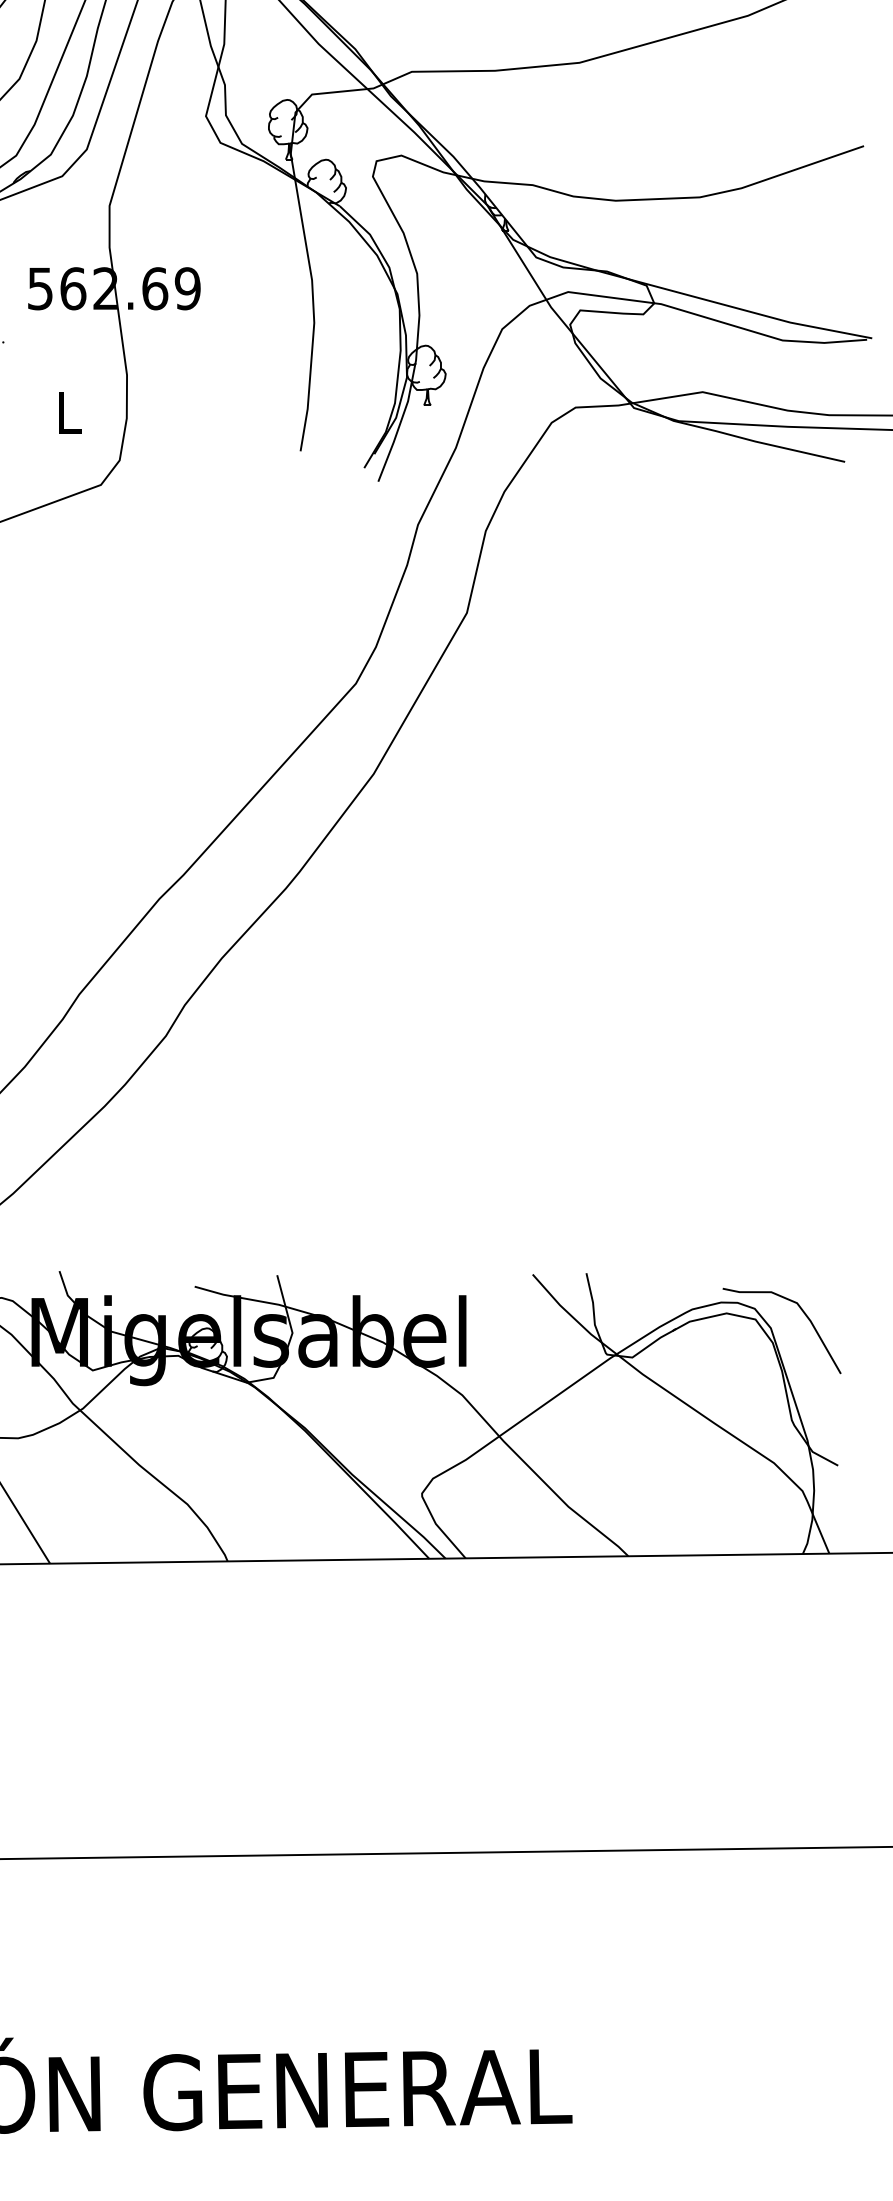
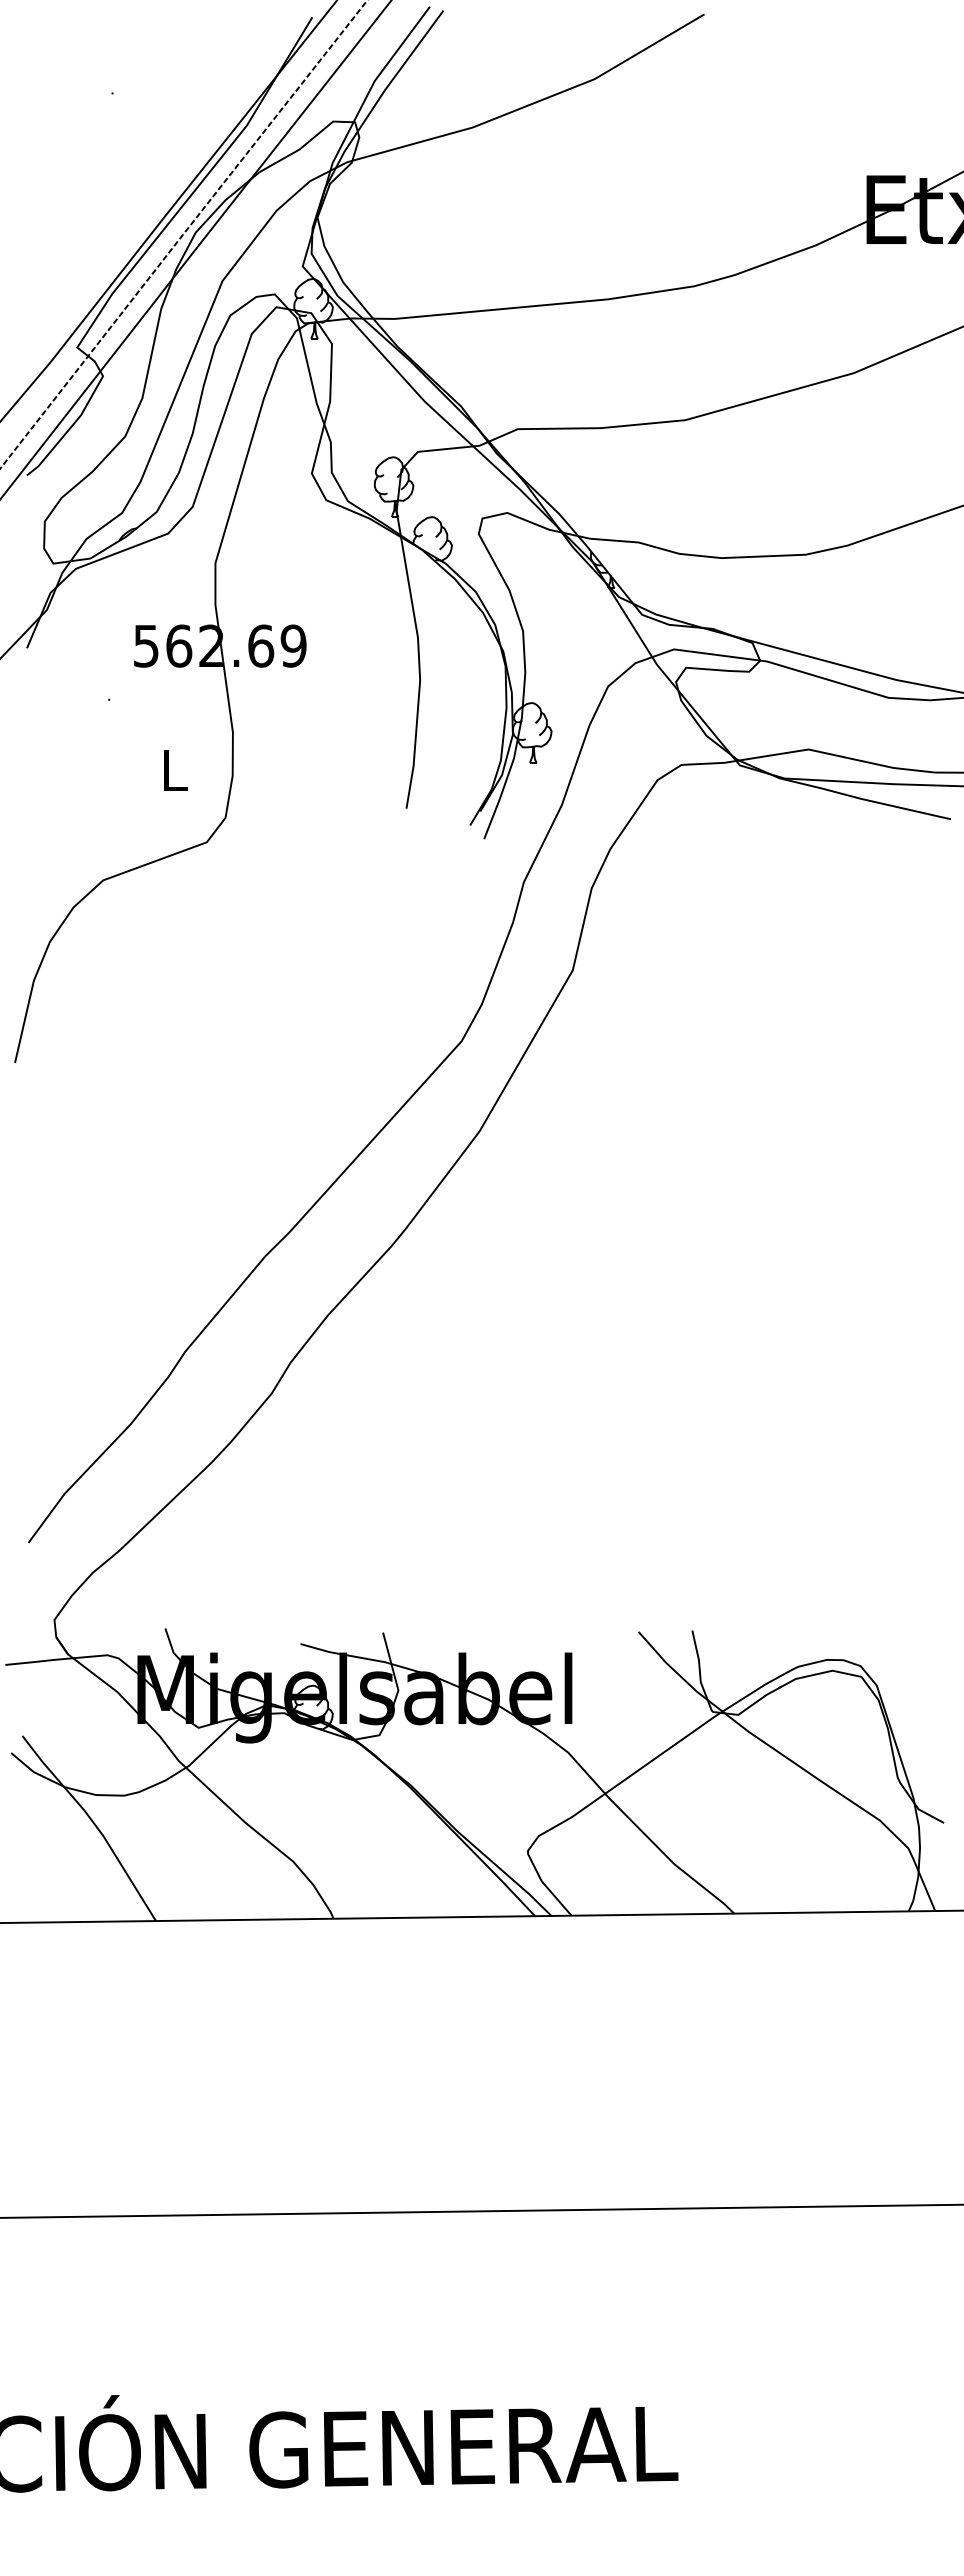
curve: (804, 1315) -> (910, 1672), removed

